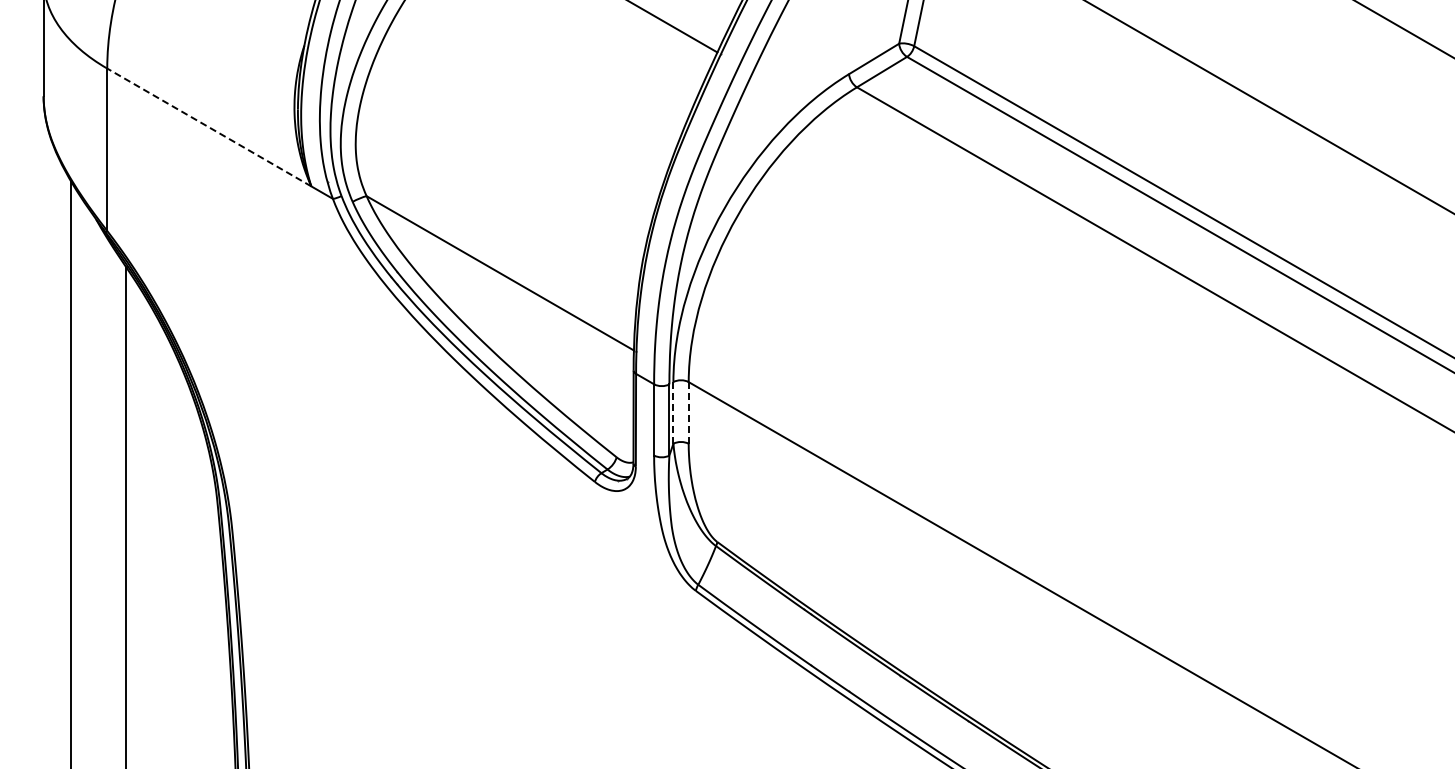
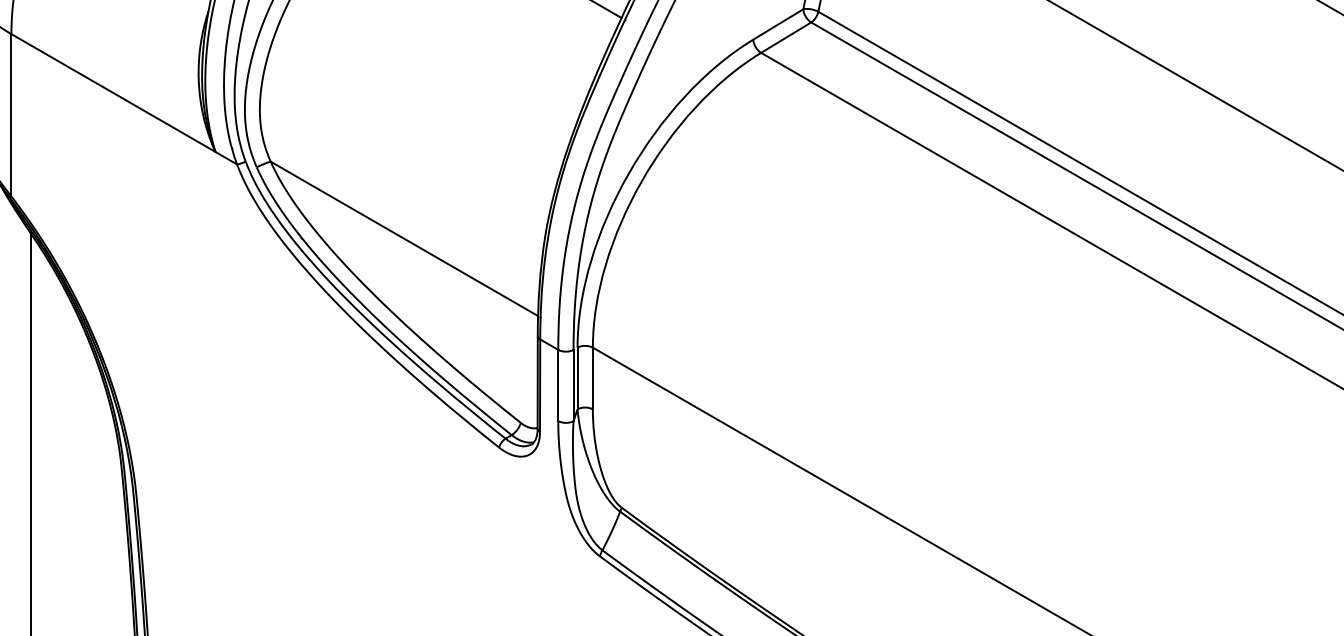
line: (209, 127) -> (113, 93), dashed -> solid
line: (673, 412) -> (577, 378), dashed -> solid
line: (688, 412) -> (592, 378), dashed -> solid

